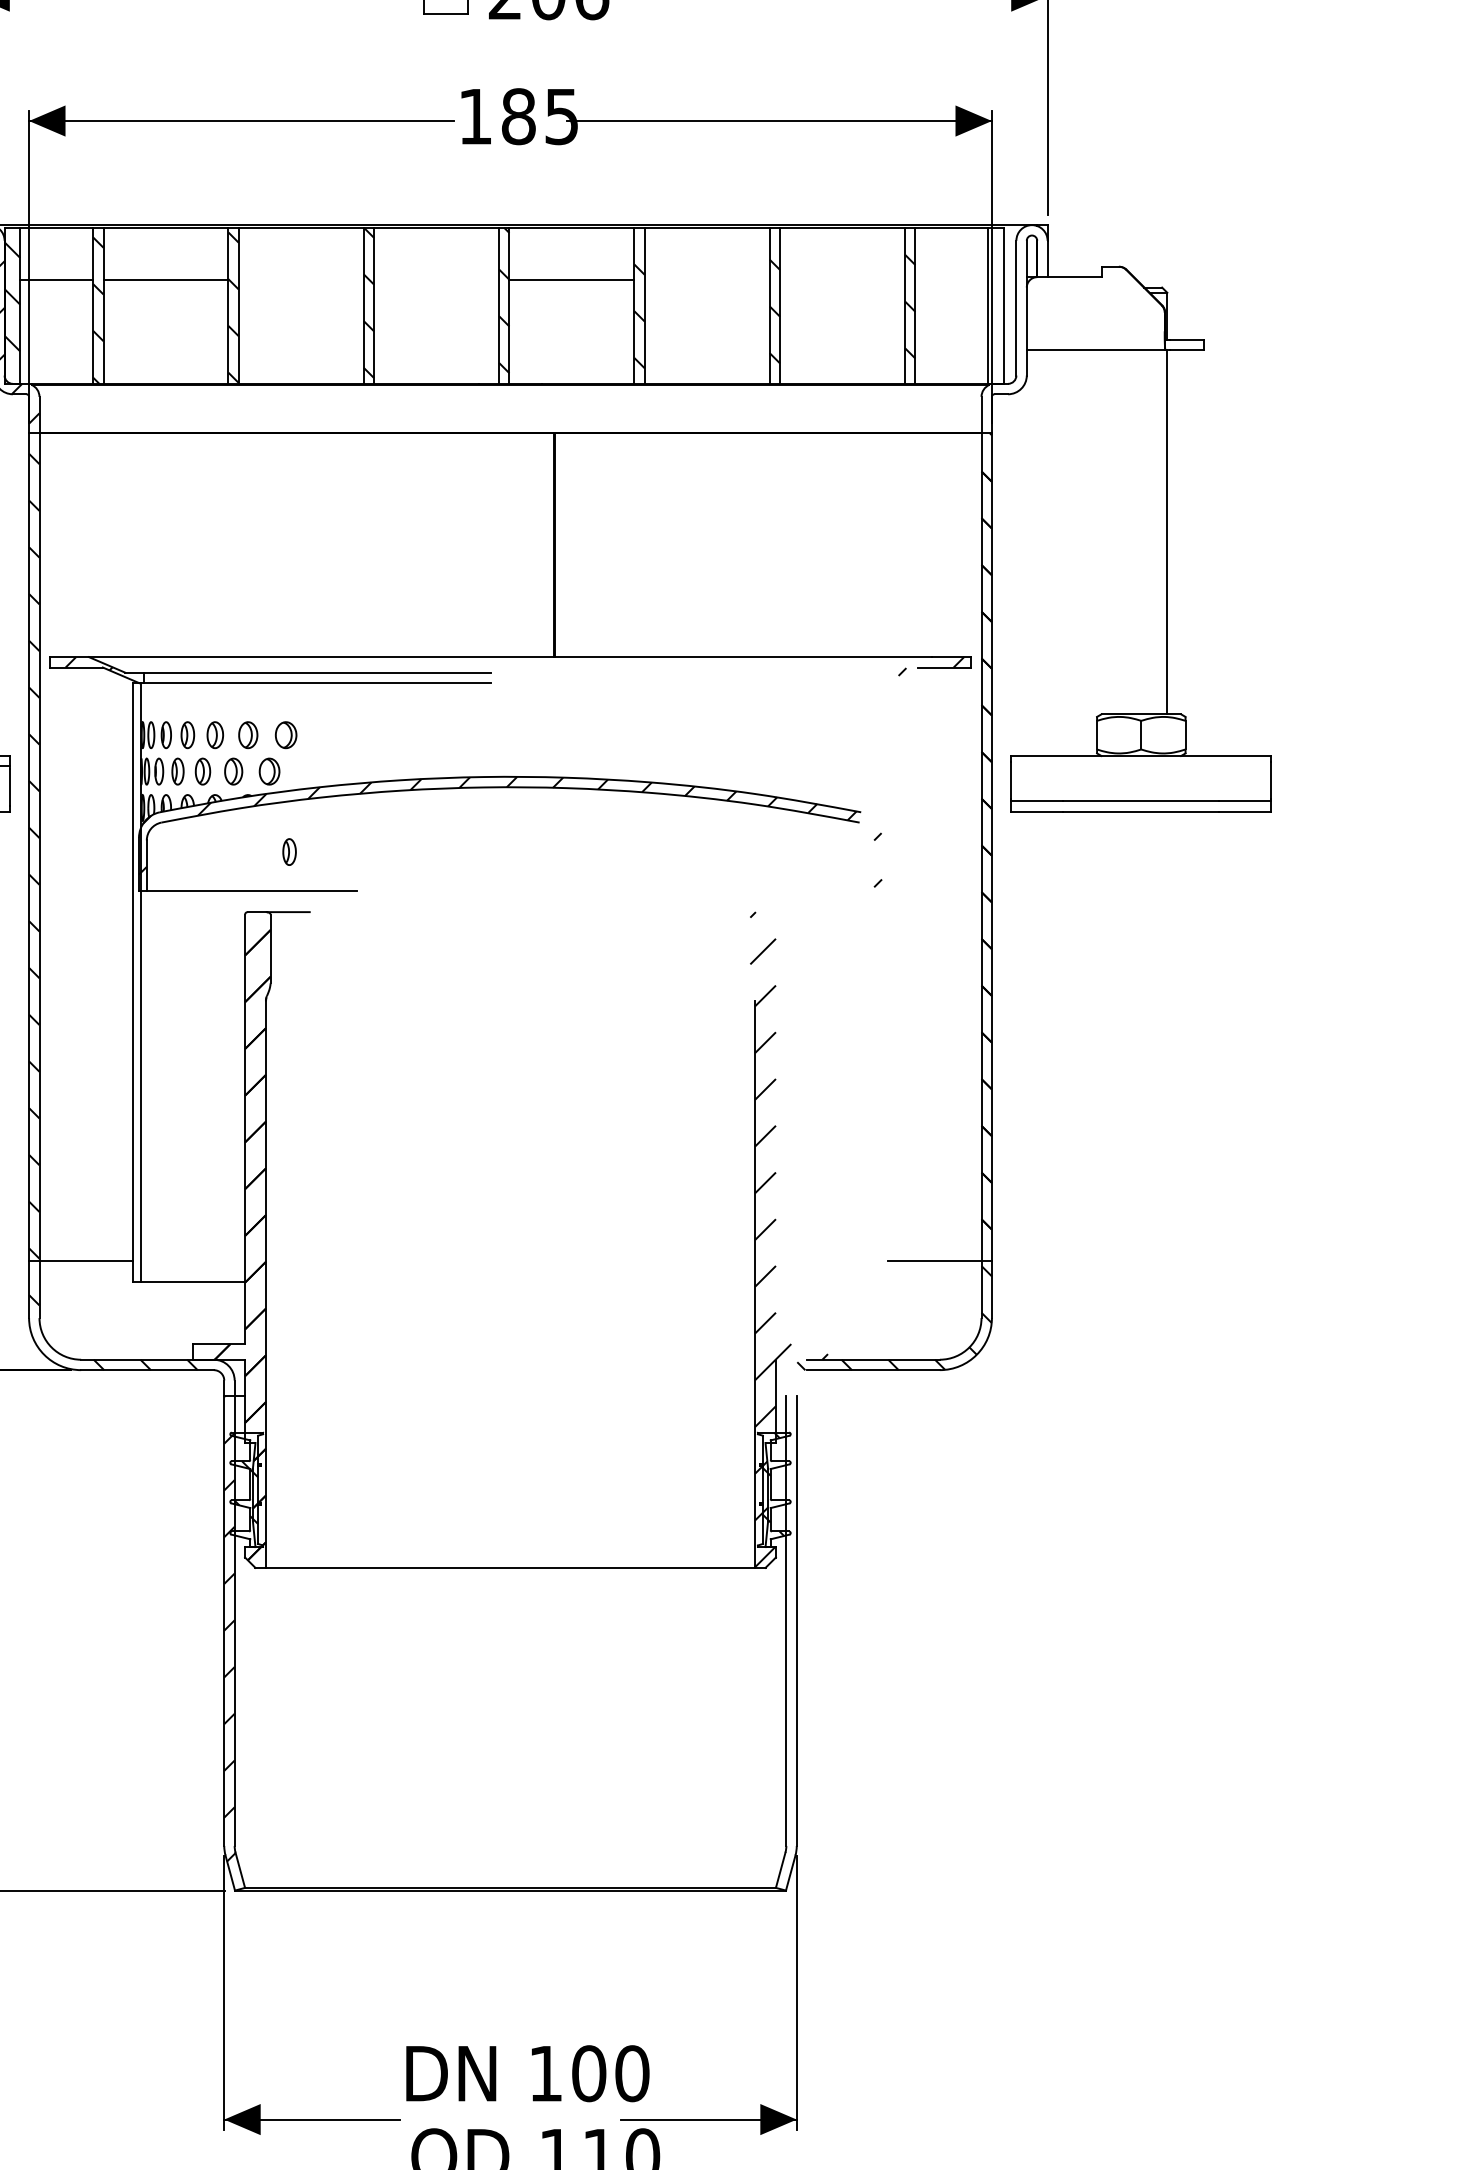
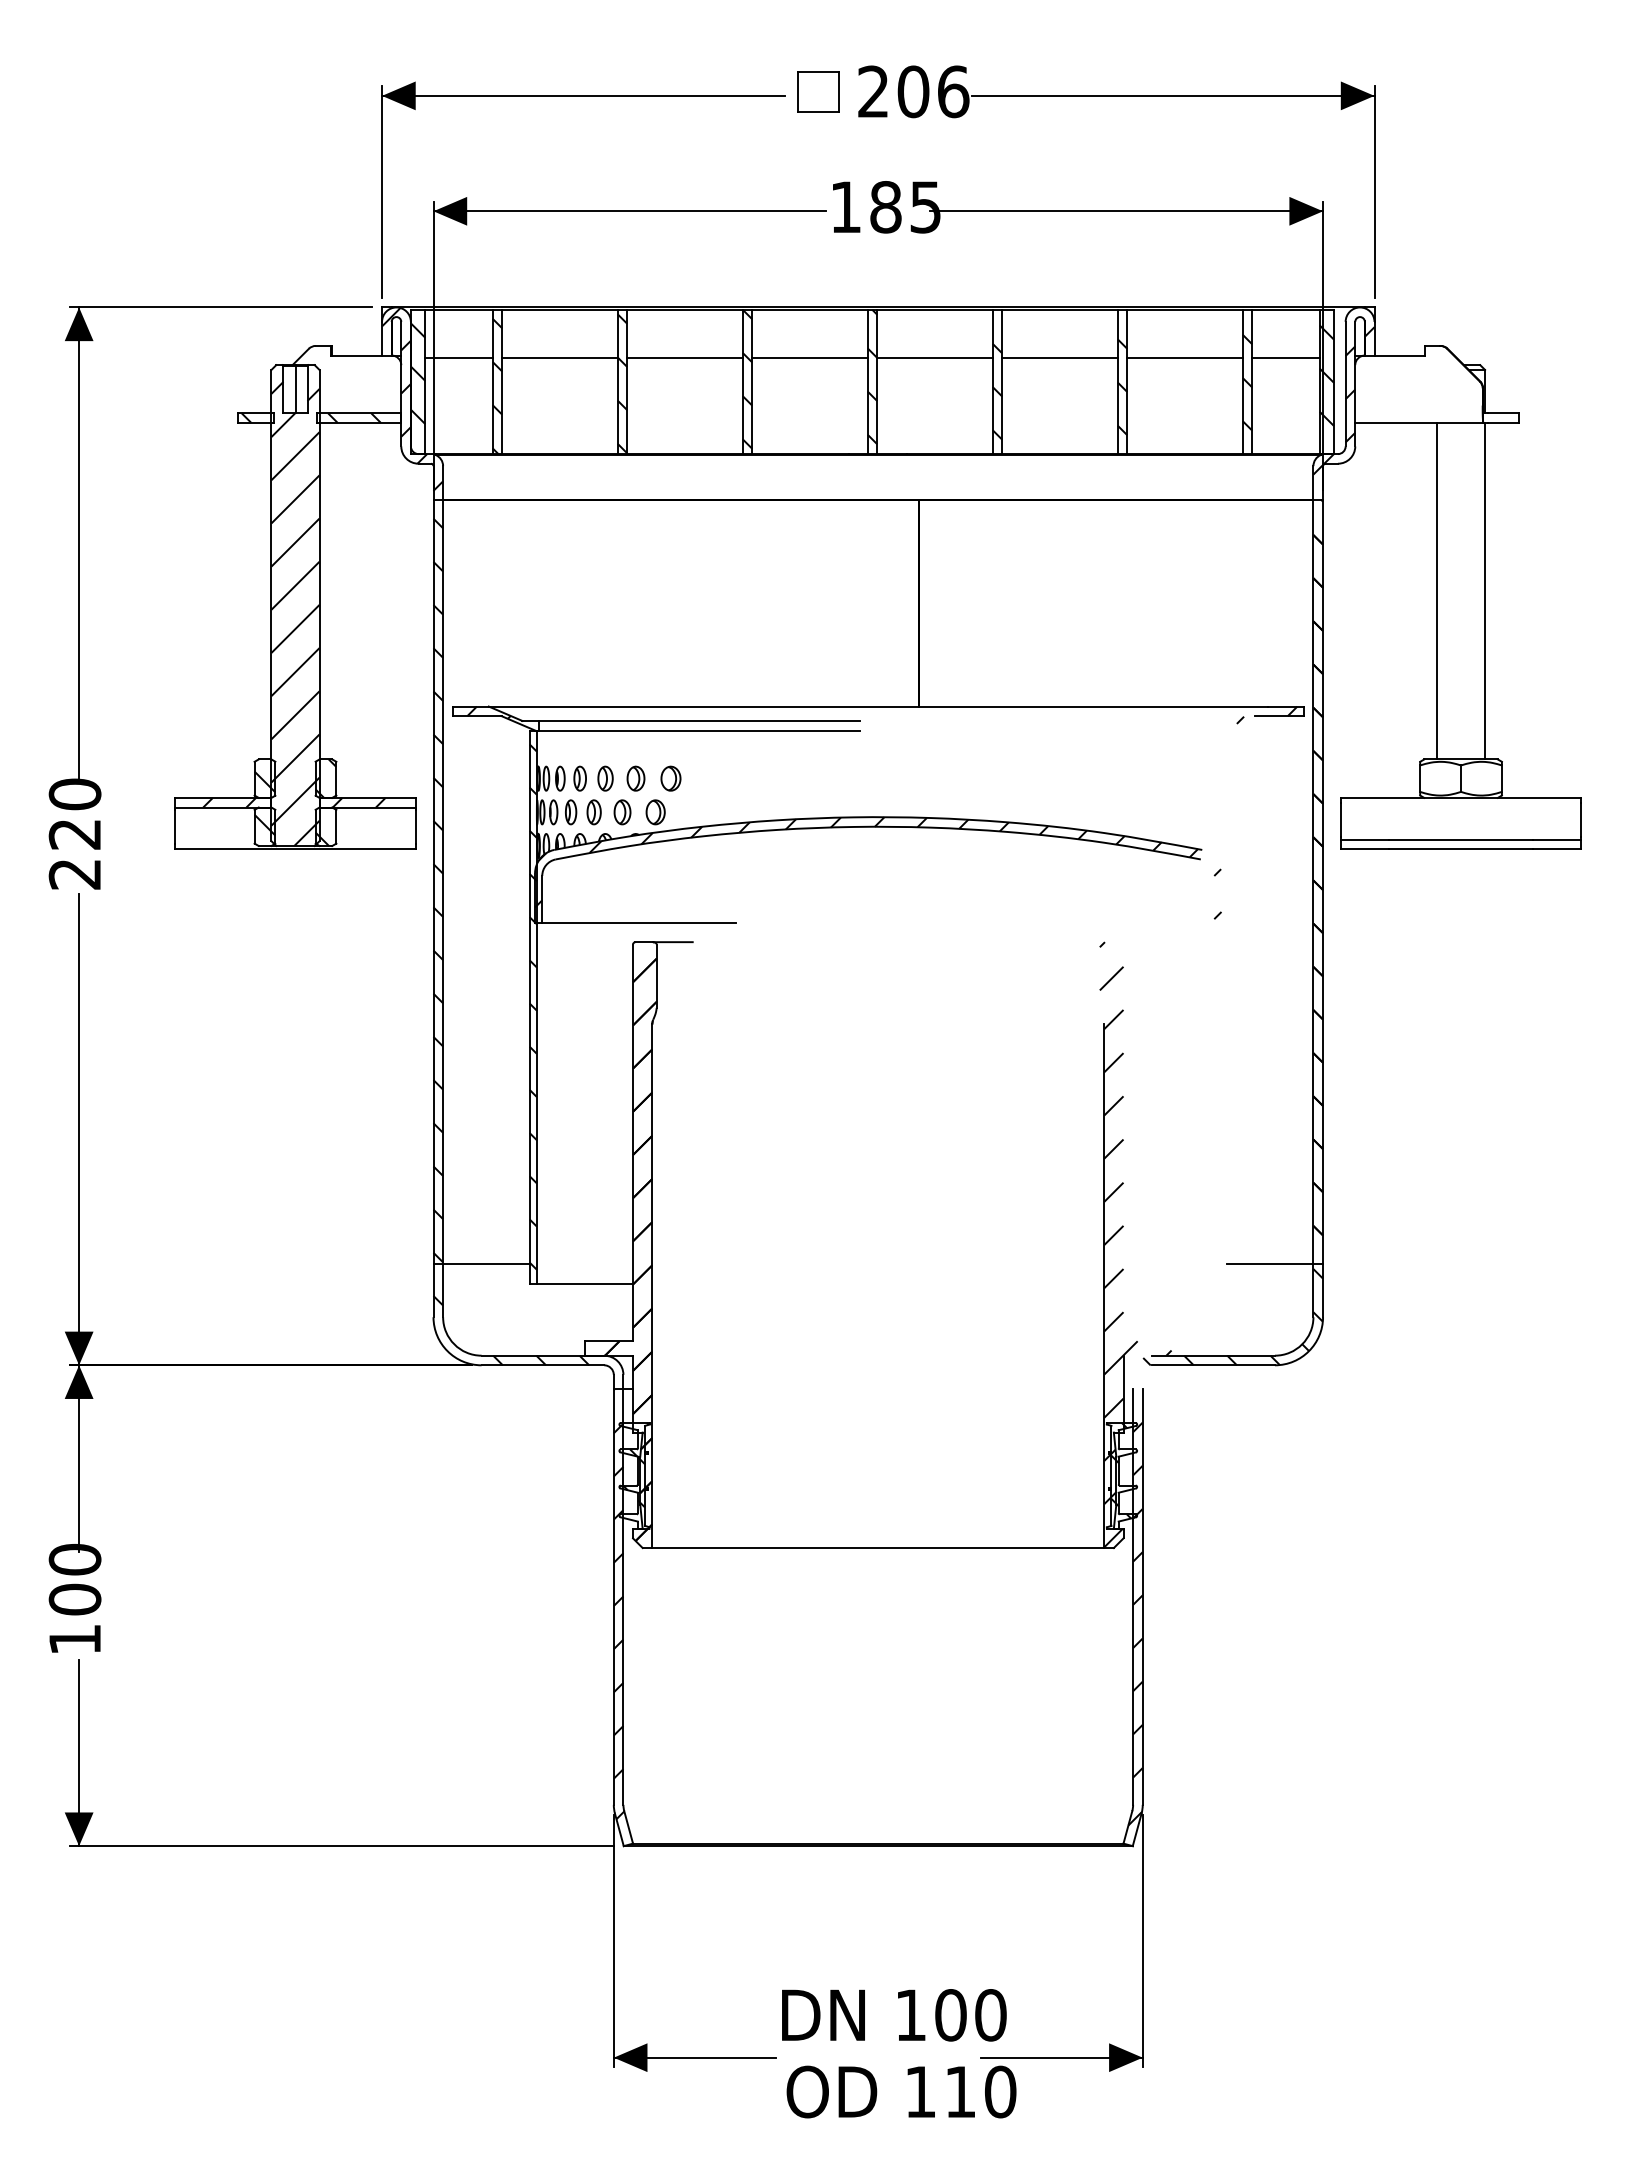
line: (300, 279) -> (684, 357), added
line: (436, 279) -> (809, 357), added
line: (706, 279) -> (1059, 357), added
line: (841, 279) -> (1184, 357), added
line: (951, 279) -> (1285, 357), added
hatch: (995, 298) -> (1326, 375), added
hatch: (1014, 325) -> (1343, 400), added
line: (1115, 531) -> (1437, 590), added
part: (288, 851) -> (673, 886), removed
hatch: (136, 981) -> (532, 1006), added
hatch: (788, 1649) -> (1135, 1623), added

